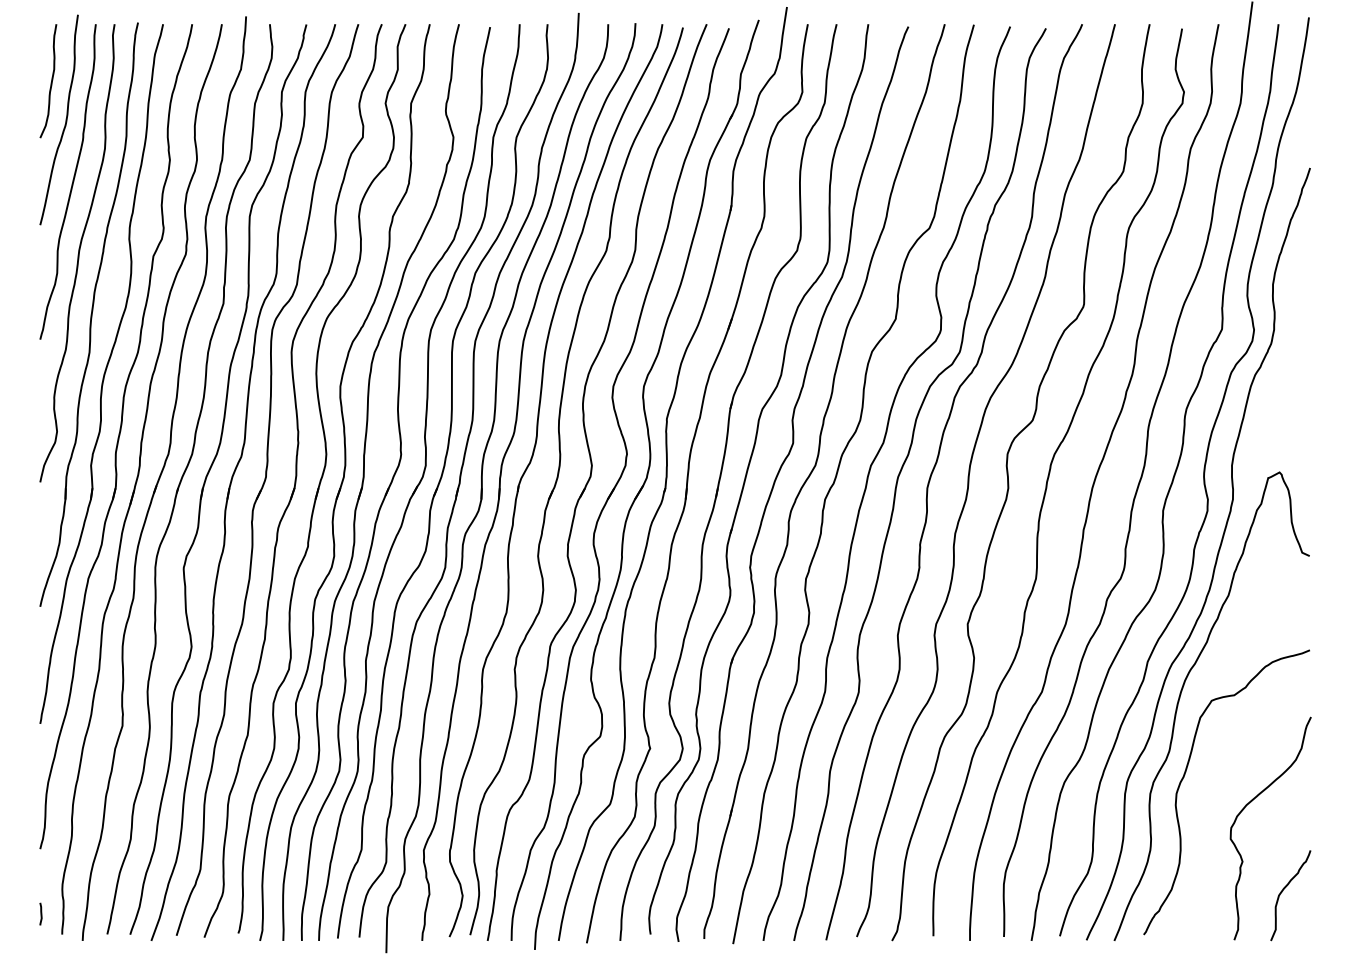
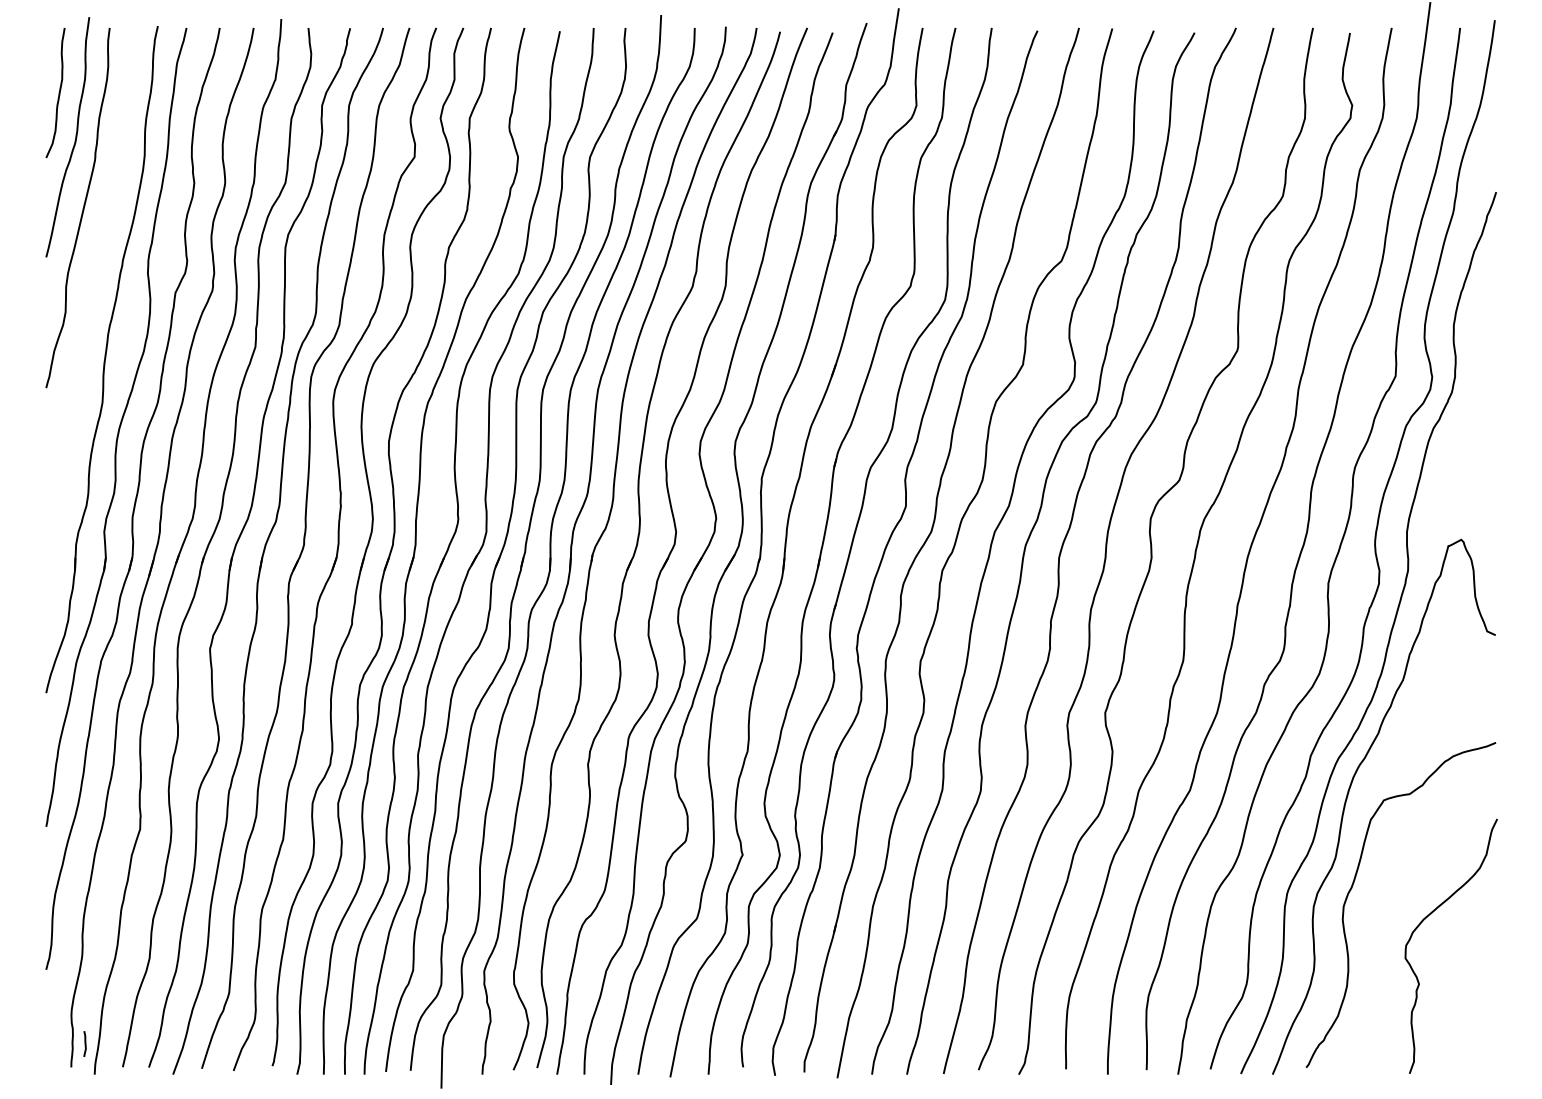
curve: (78, 253) -> (89, 289), removed
curve: (1284, 889) -> (1467, 1015), removed
line: (40, 913) -> (84, 1043), moved

